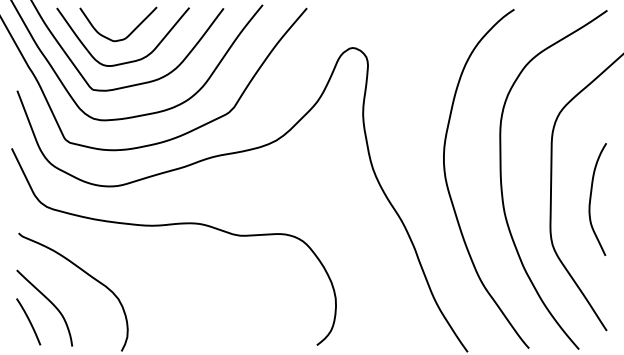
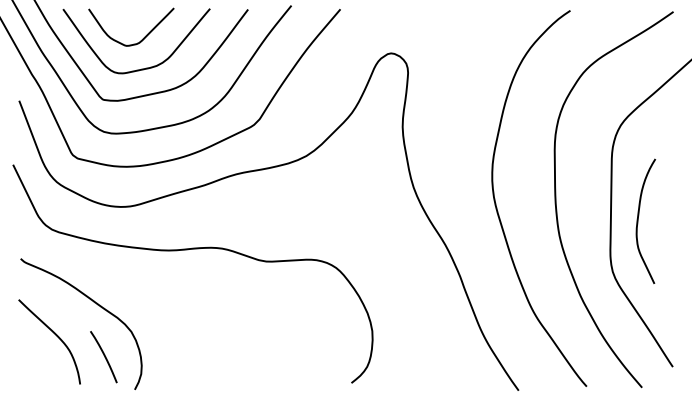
curve: (591, 198) -> (638, 220), moved
curve: (29, 322) -> (104, 357), moved

